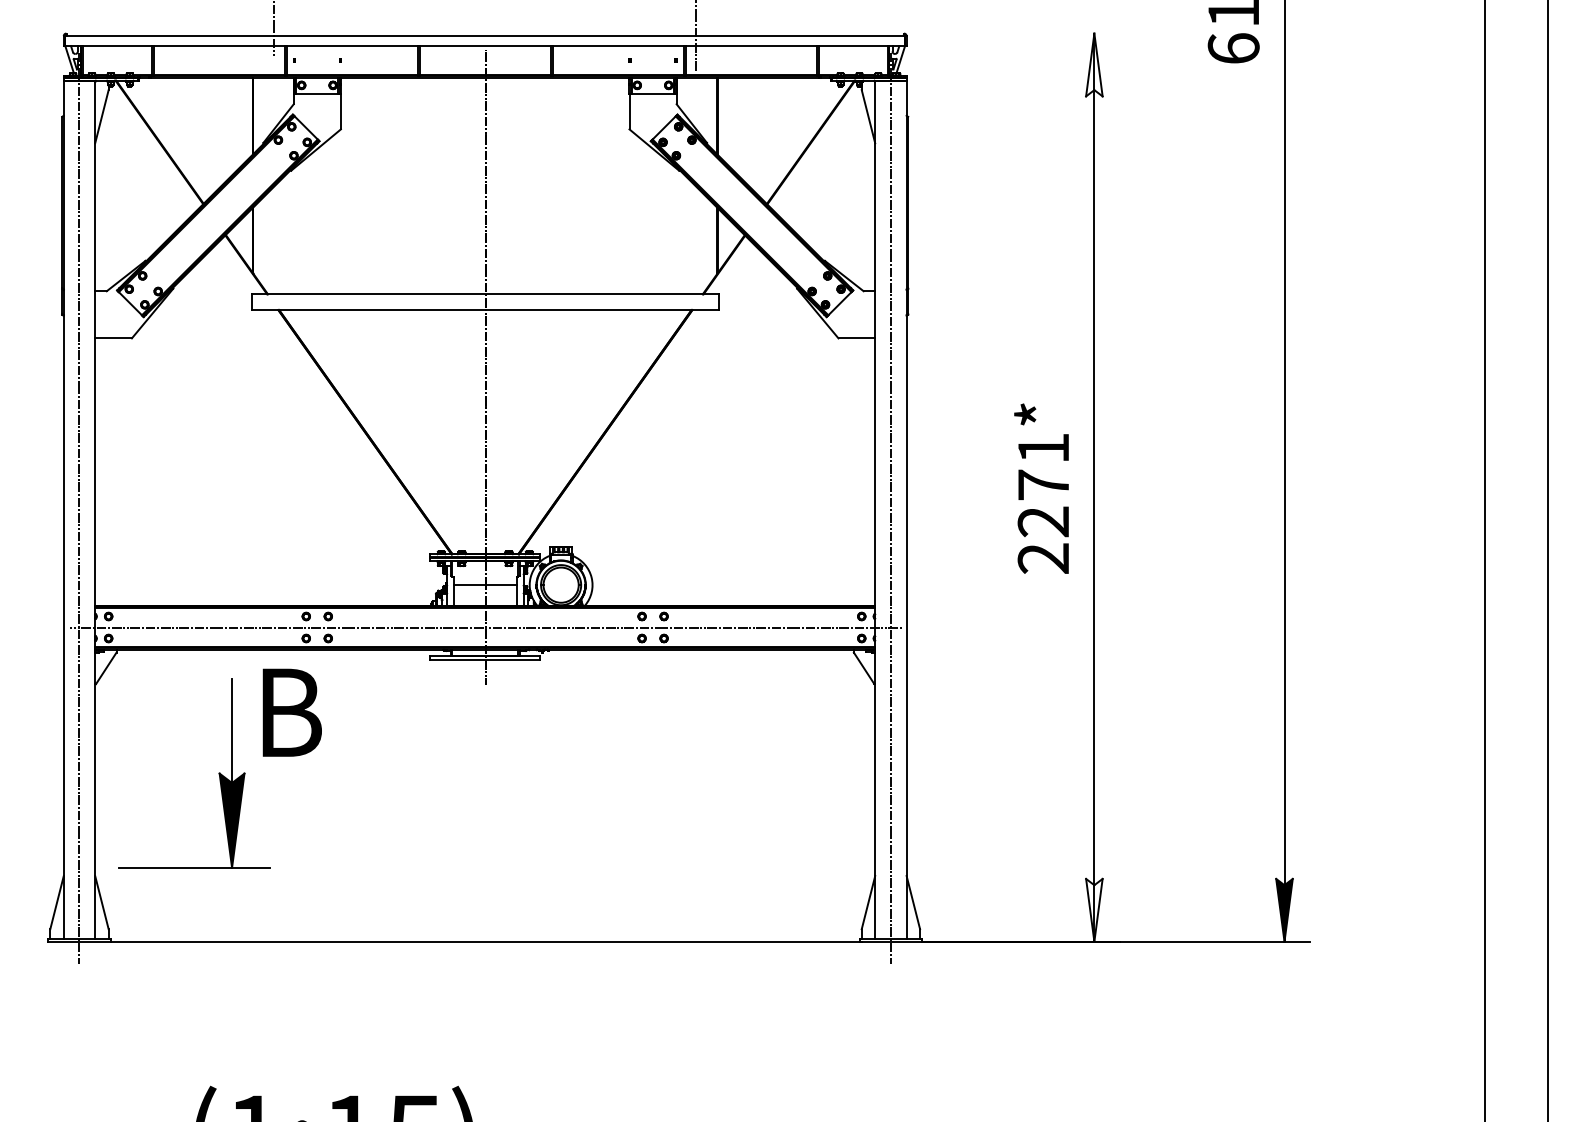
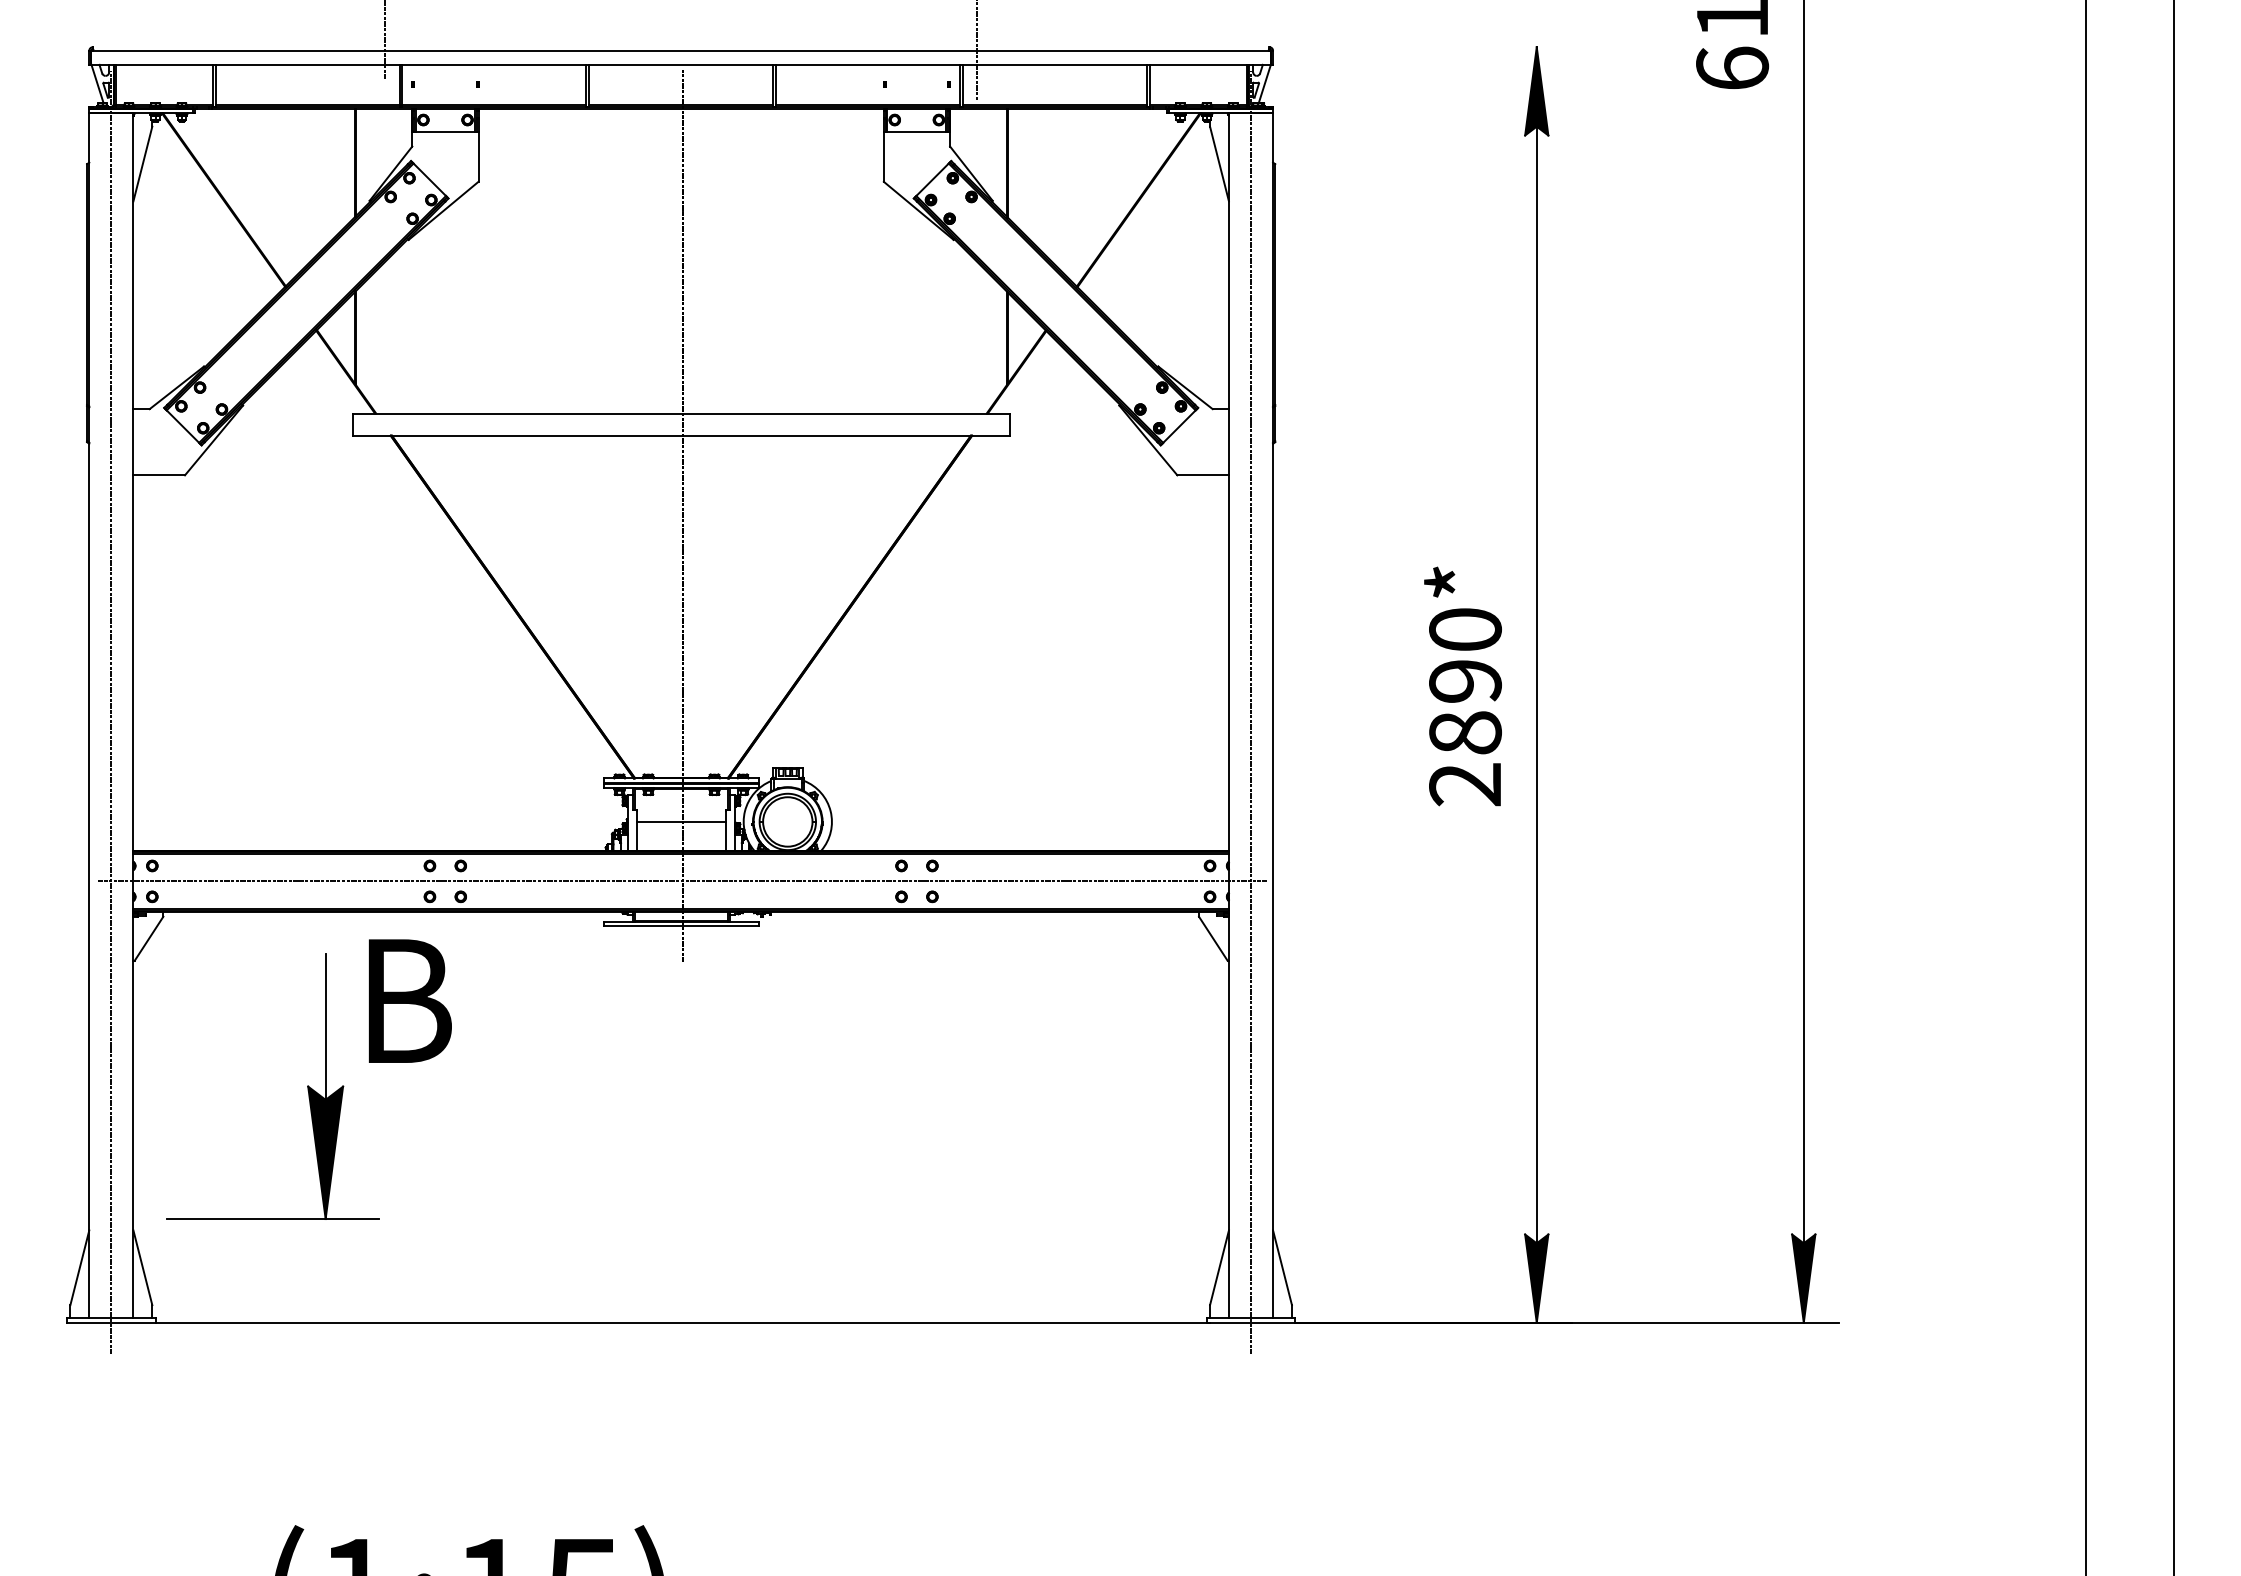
fill: (1094, 65) -> (1536, 91), added
text: (1043, 485) -> (1465, 681), 2271* -> 2890*
fill: (1094, 910) -> (1536, 1278), added

